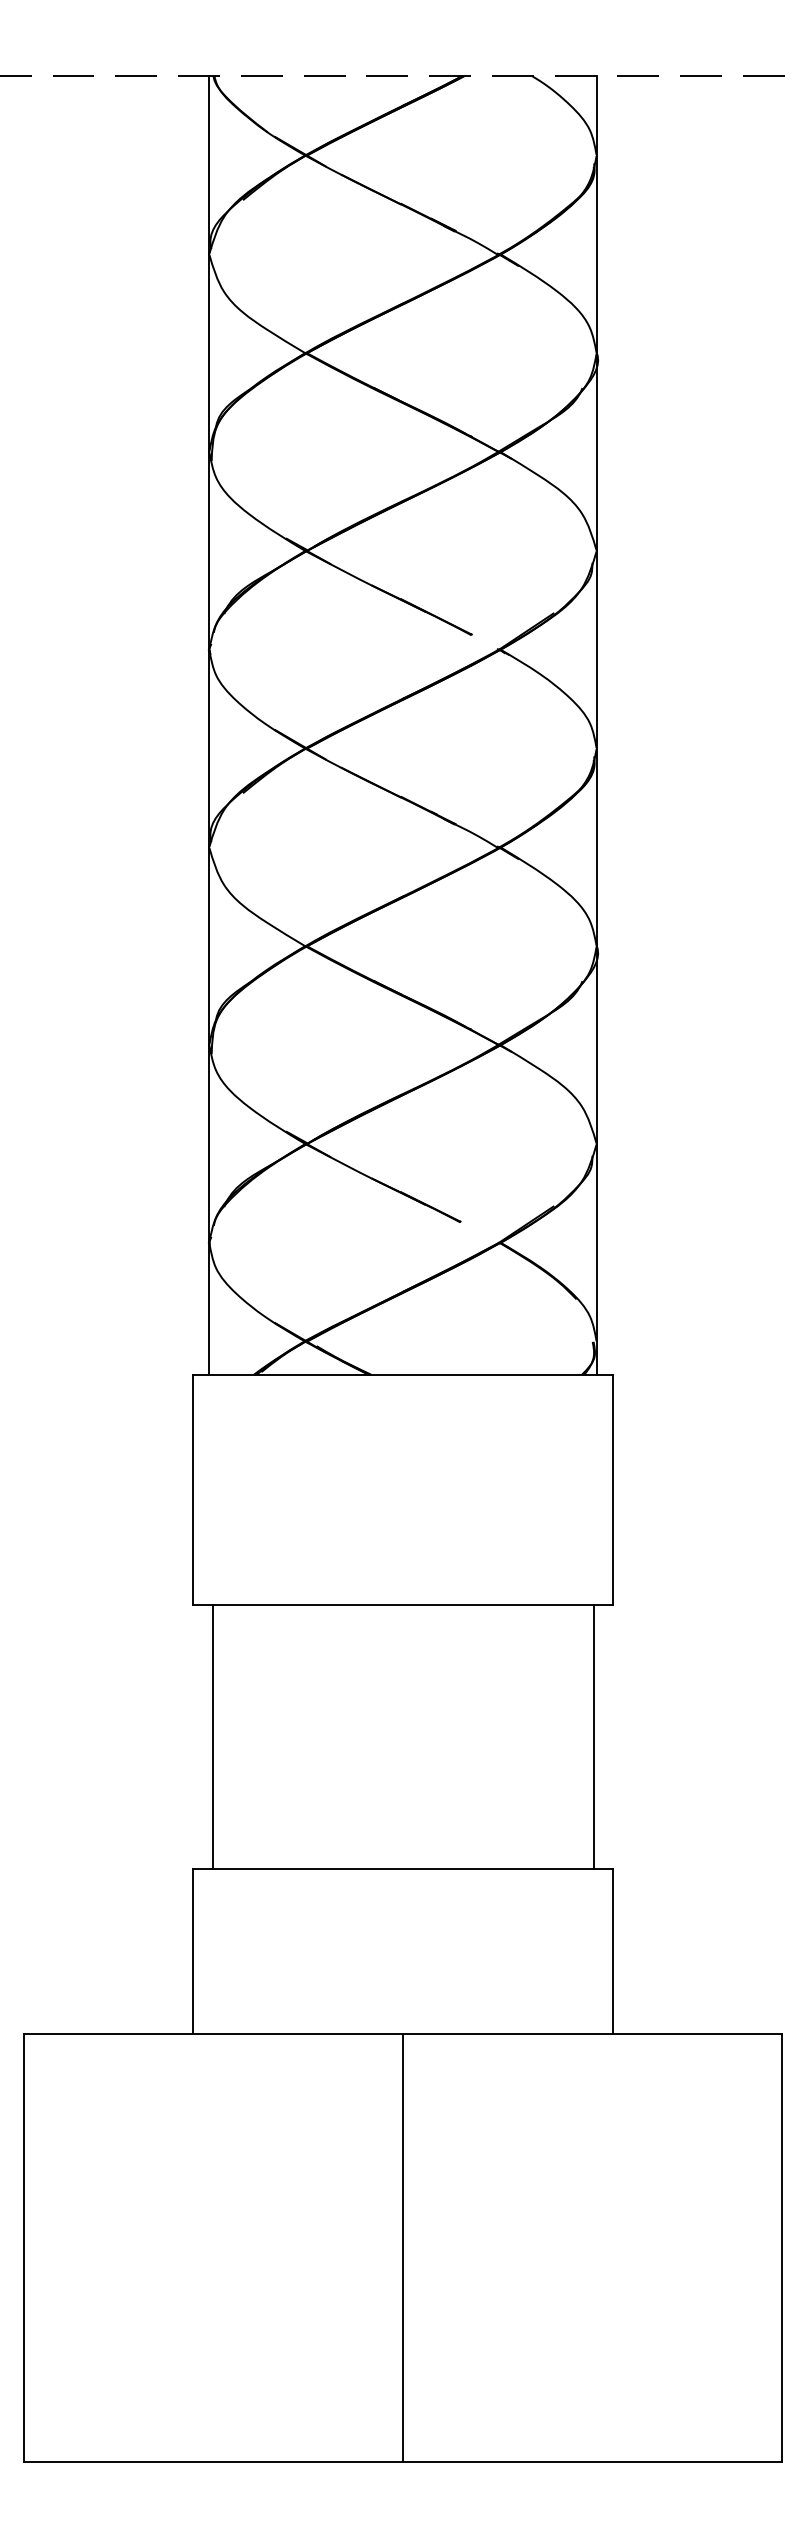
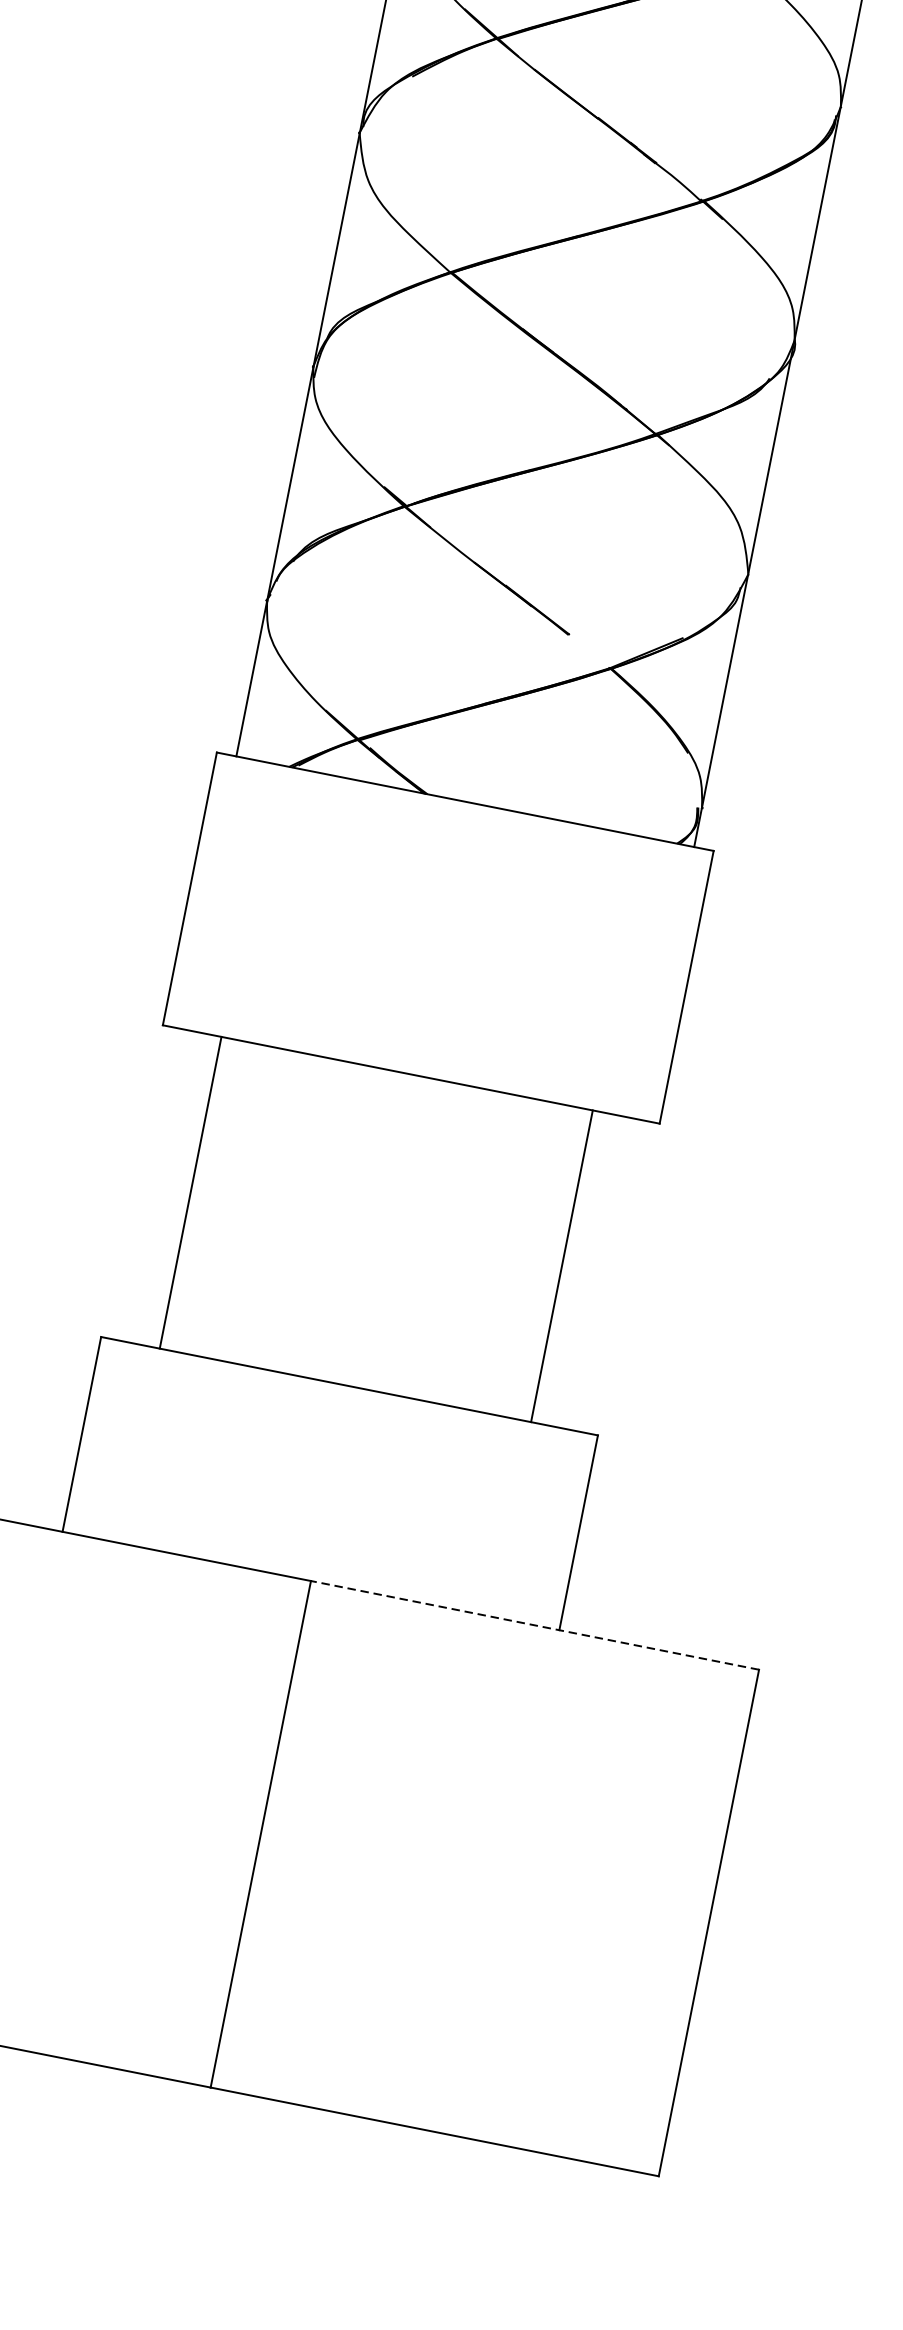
line: (212, 1736) -> (190, 1192), moved
line: (593, 1736) -> (562, 1265), moved
line: (591, 2033) -> (533, 1625), solid -> dashed

